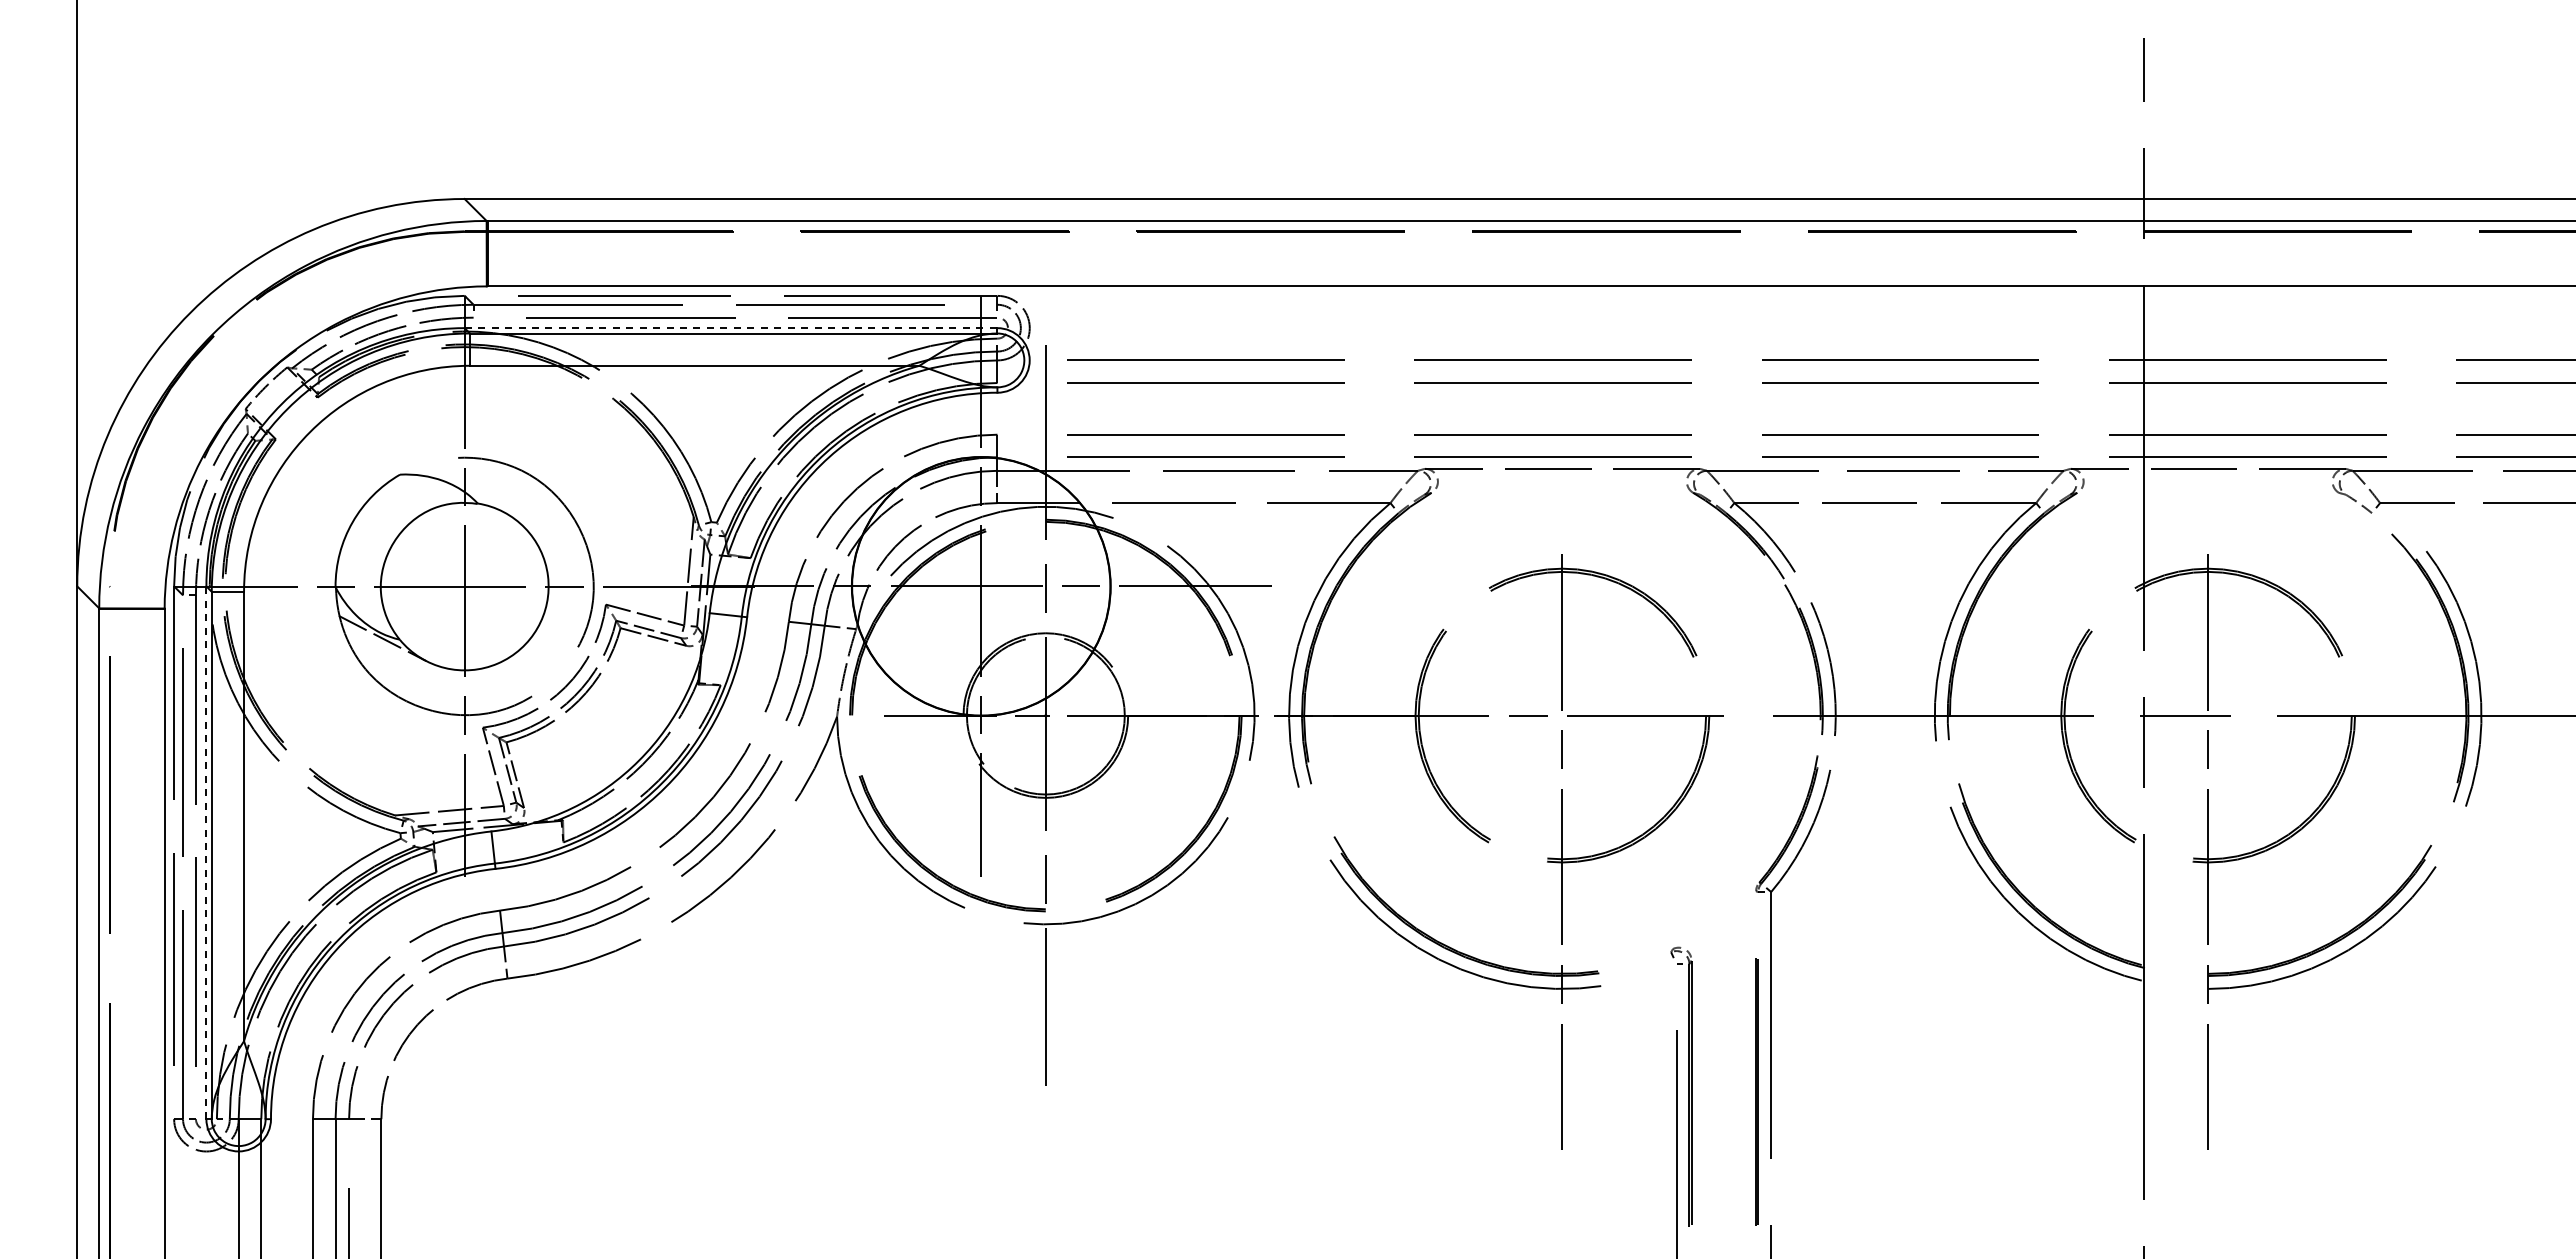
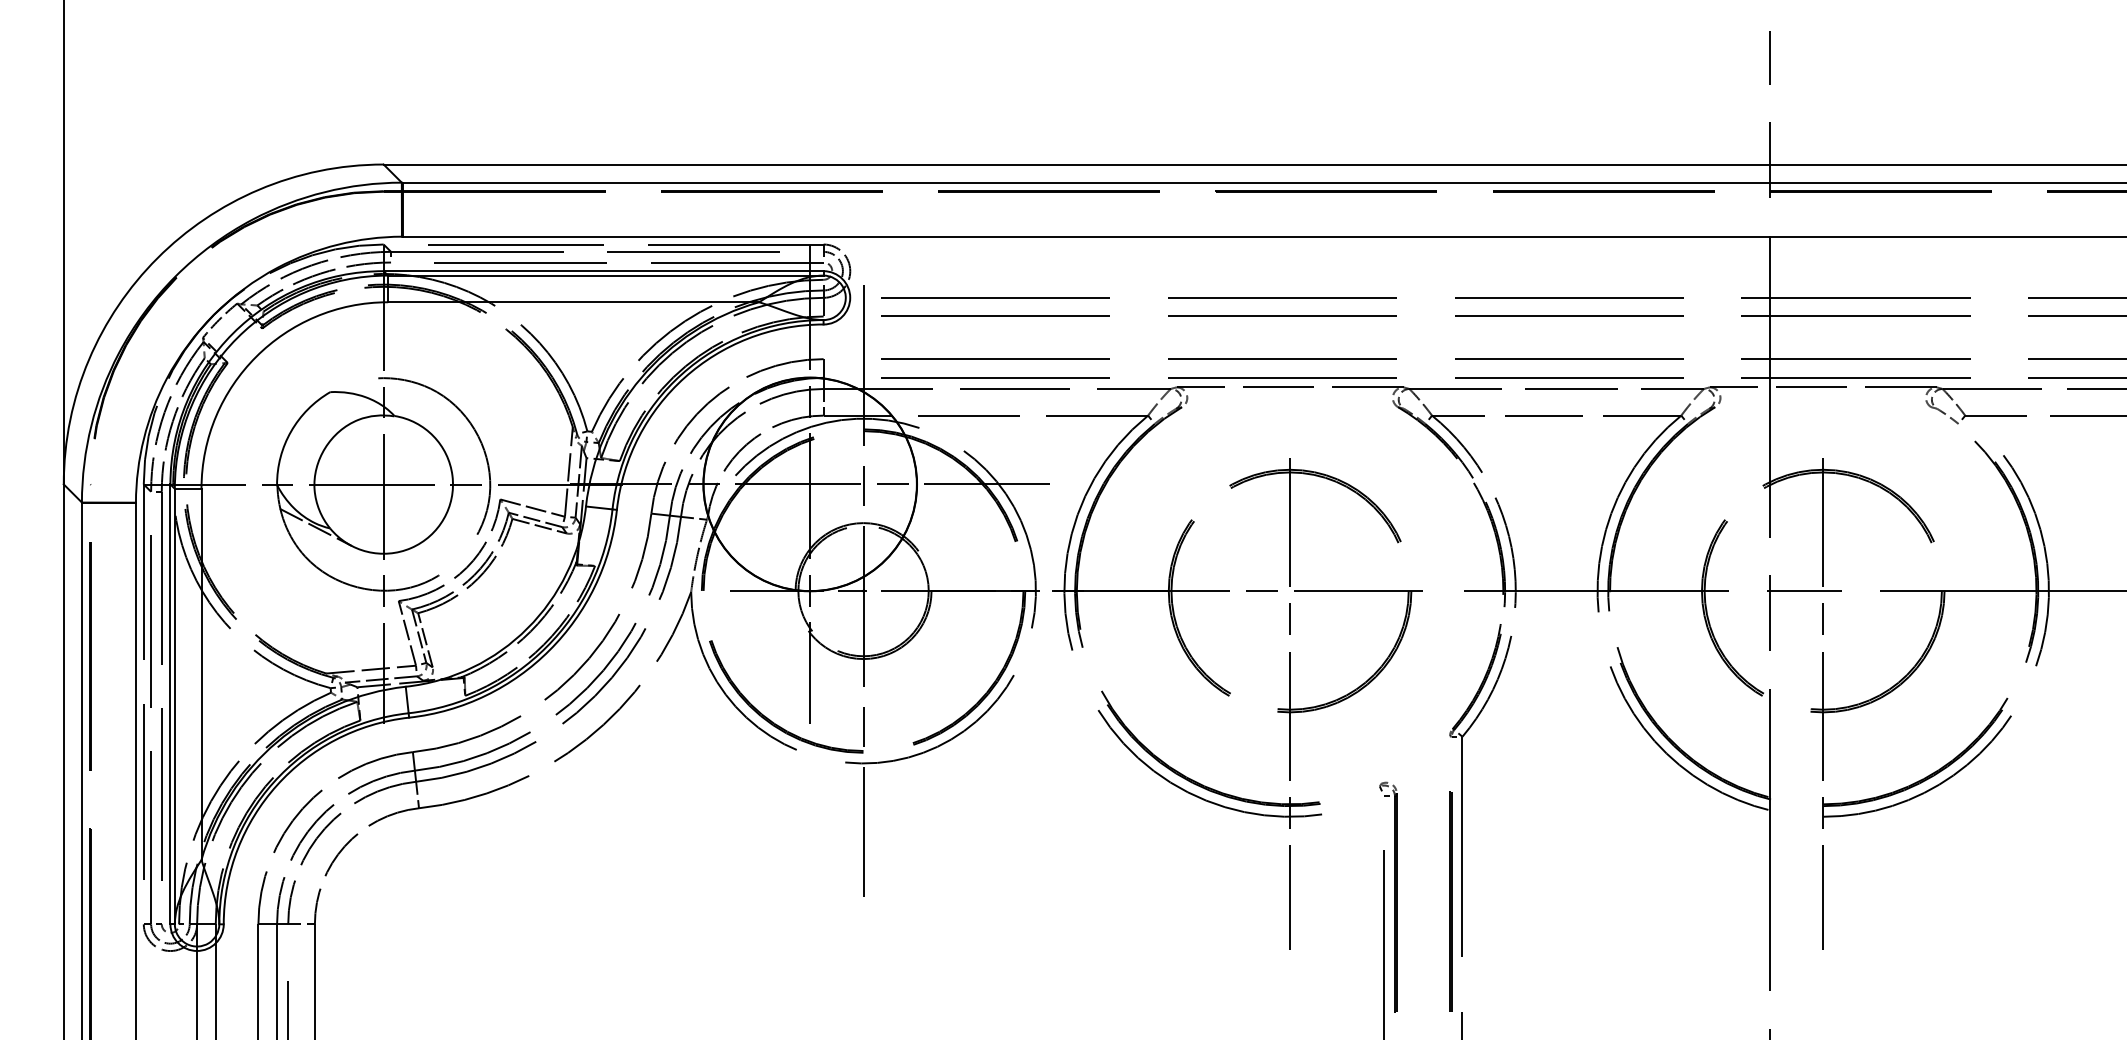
line: (731, 328) -> (603, 271), dashed -> solid
line: (206, 852) -> (170, 704), dashed -> solid

